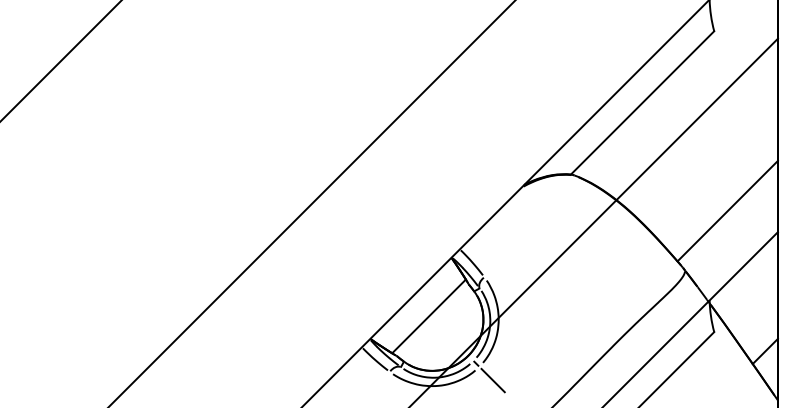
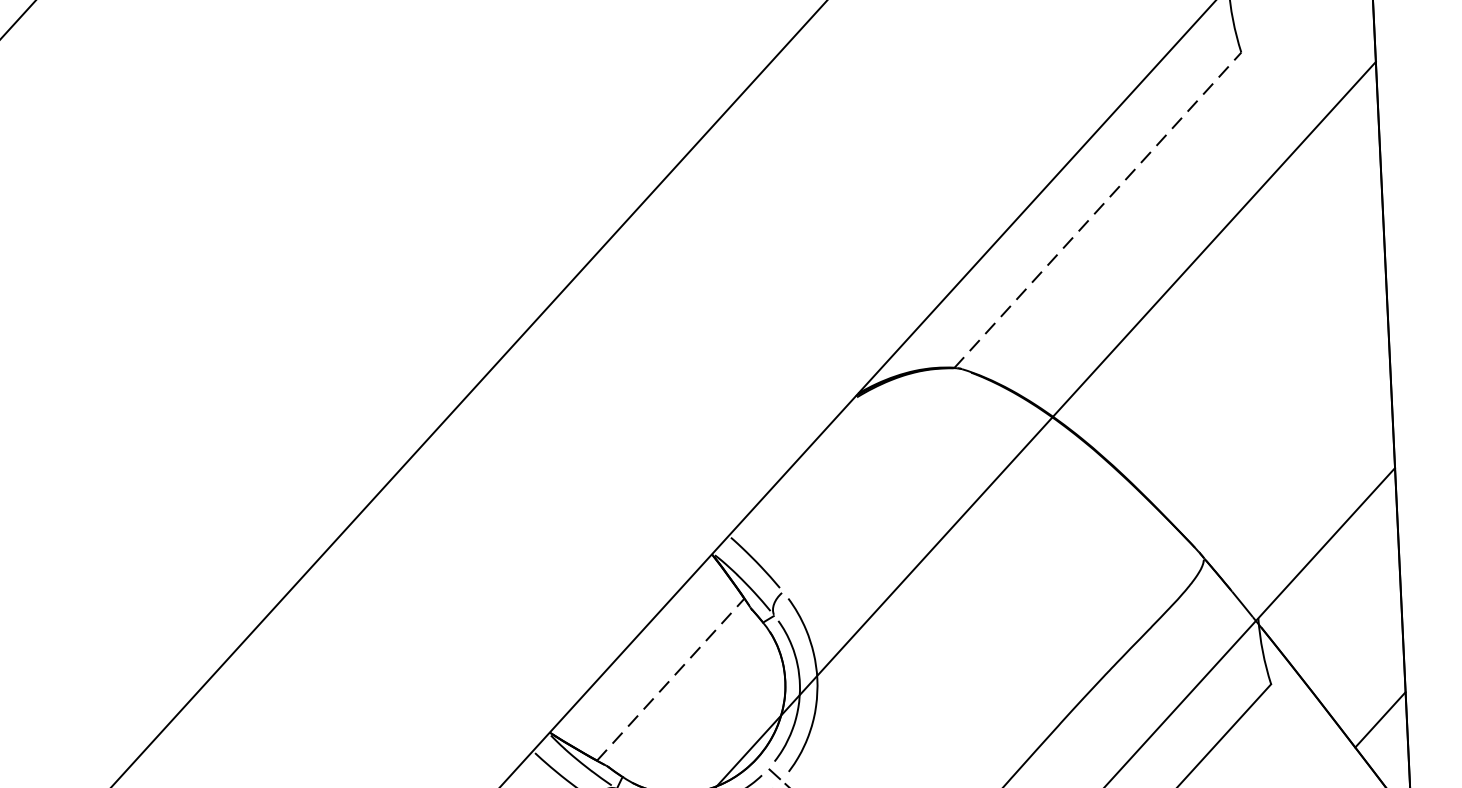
line: (642, 102) -> (1097, 209), solid -> dashed
line: (727, 210) -> (1286, 427), removed
line: (429, 316) -> (671, 679), solid -> dashed

